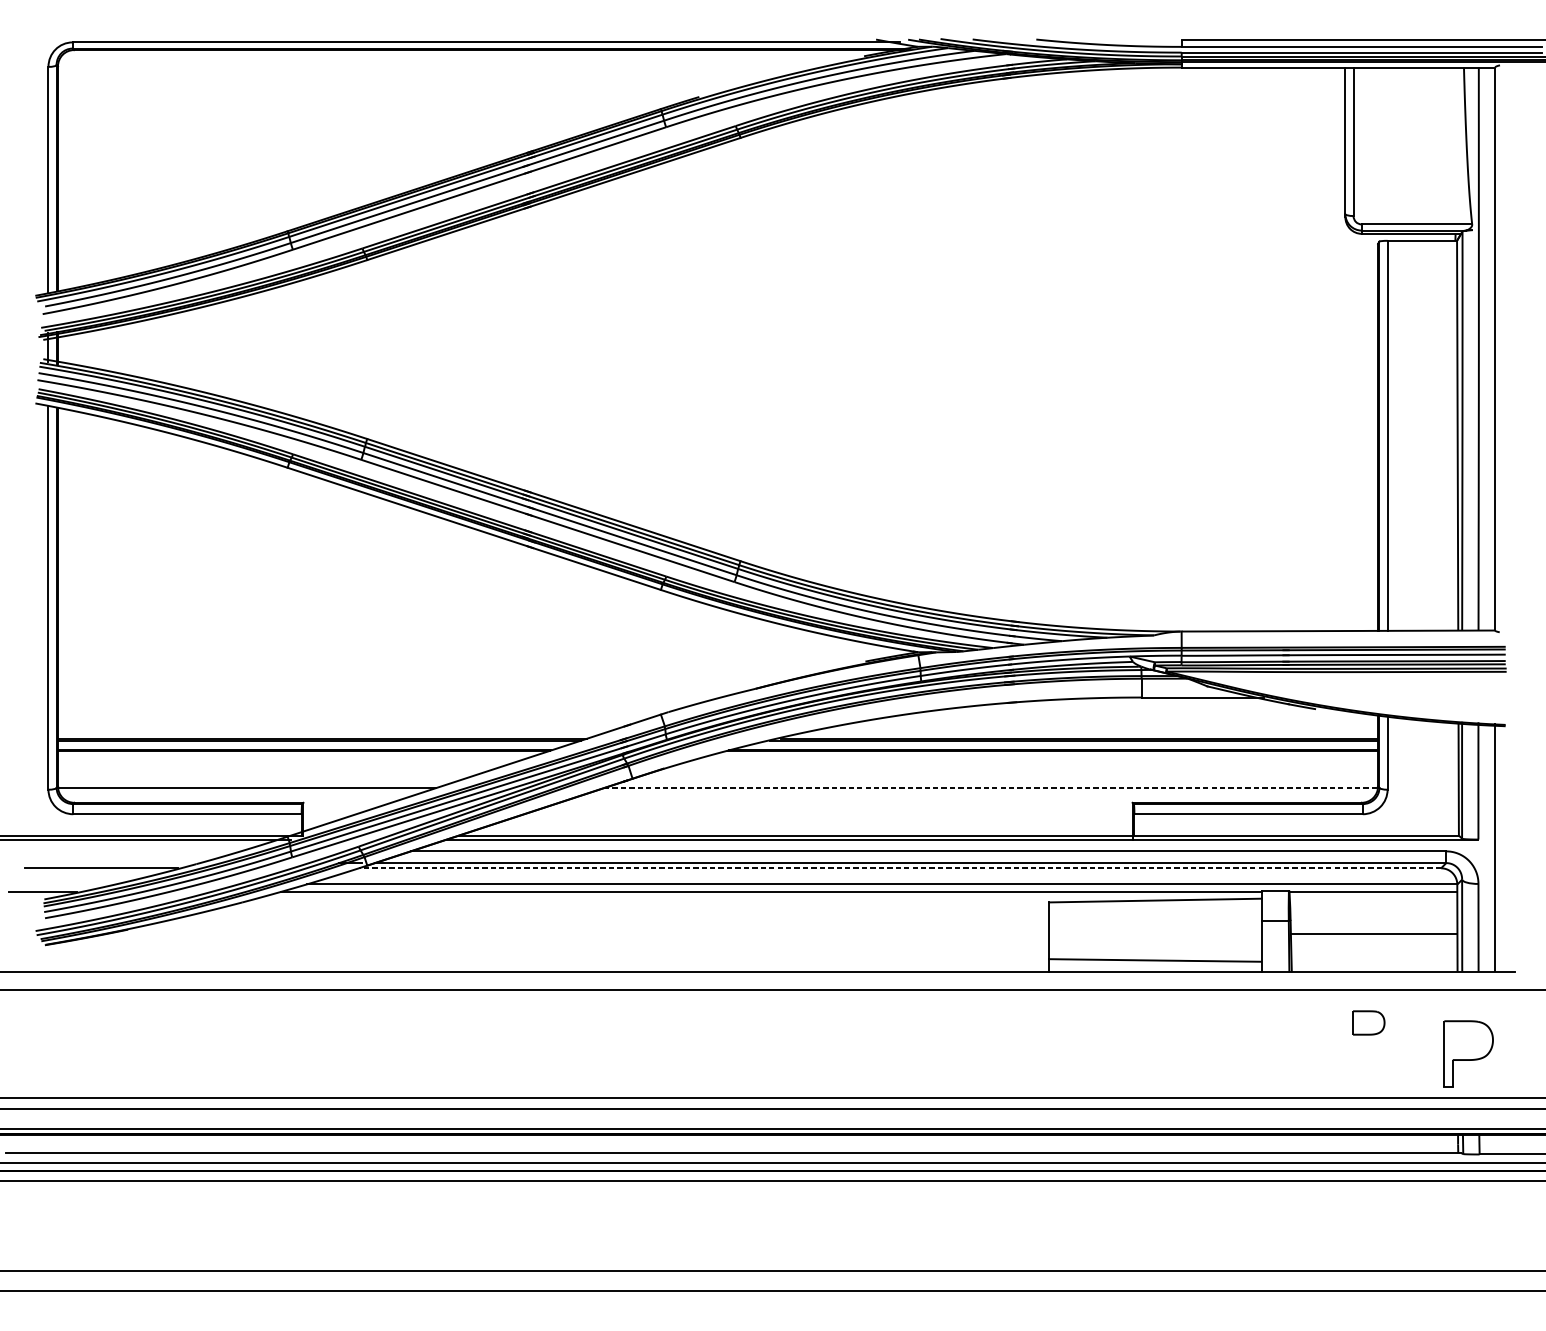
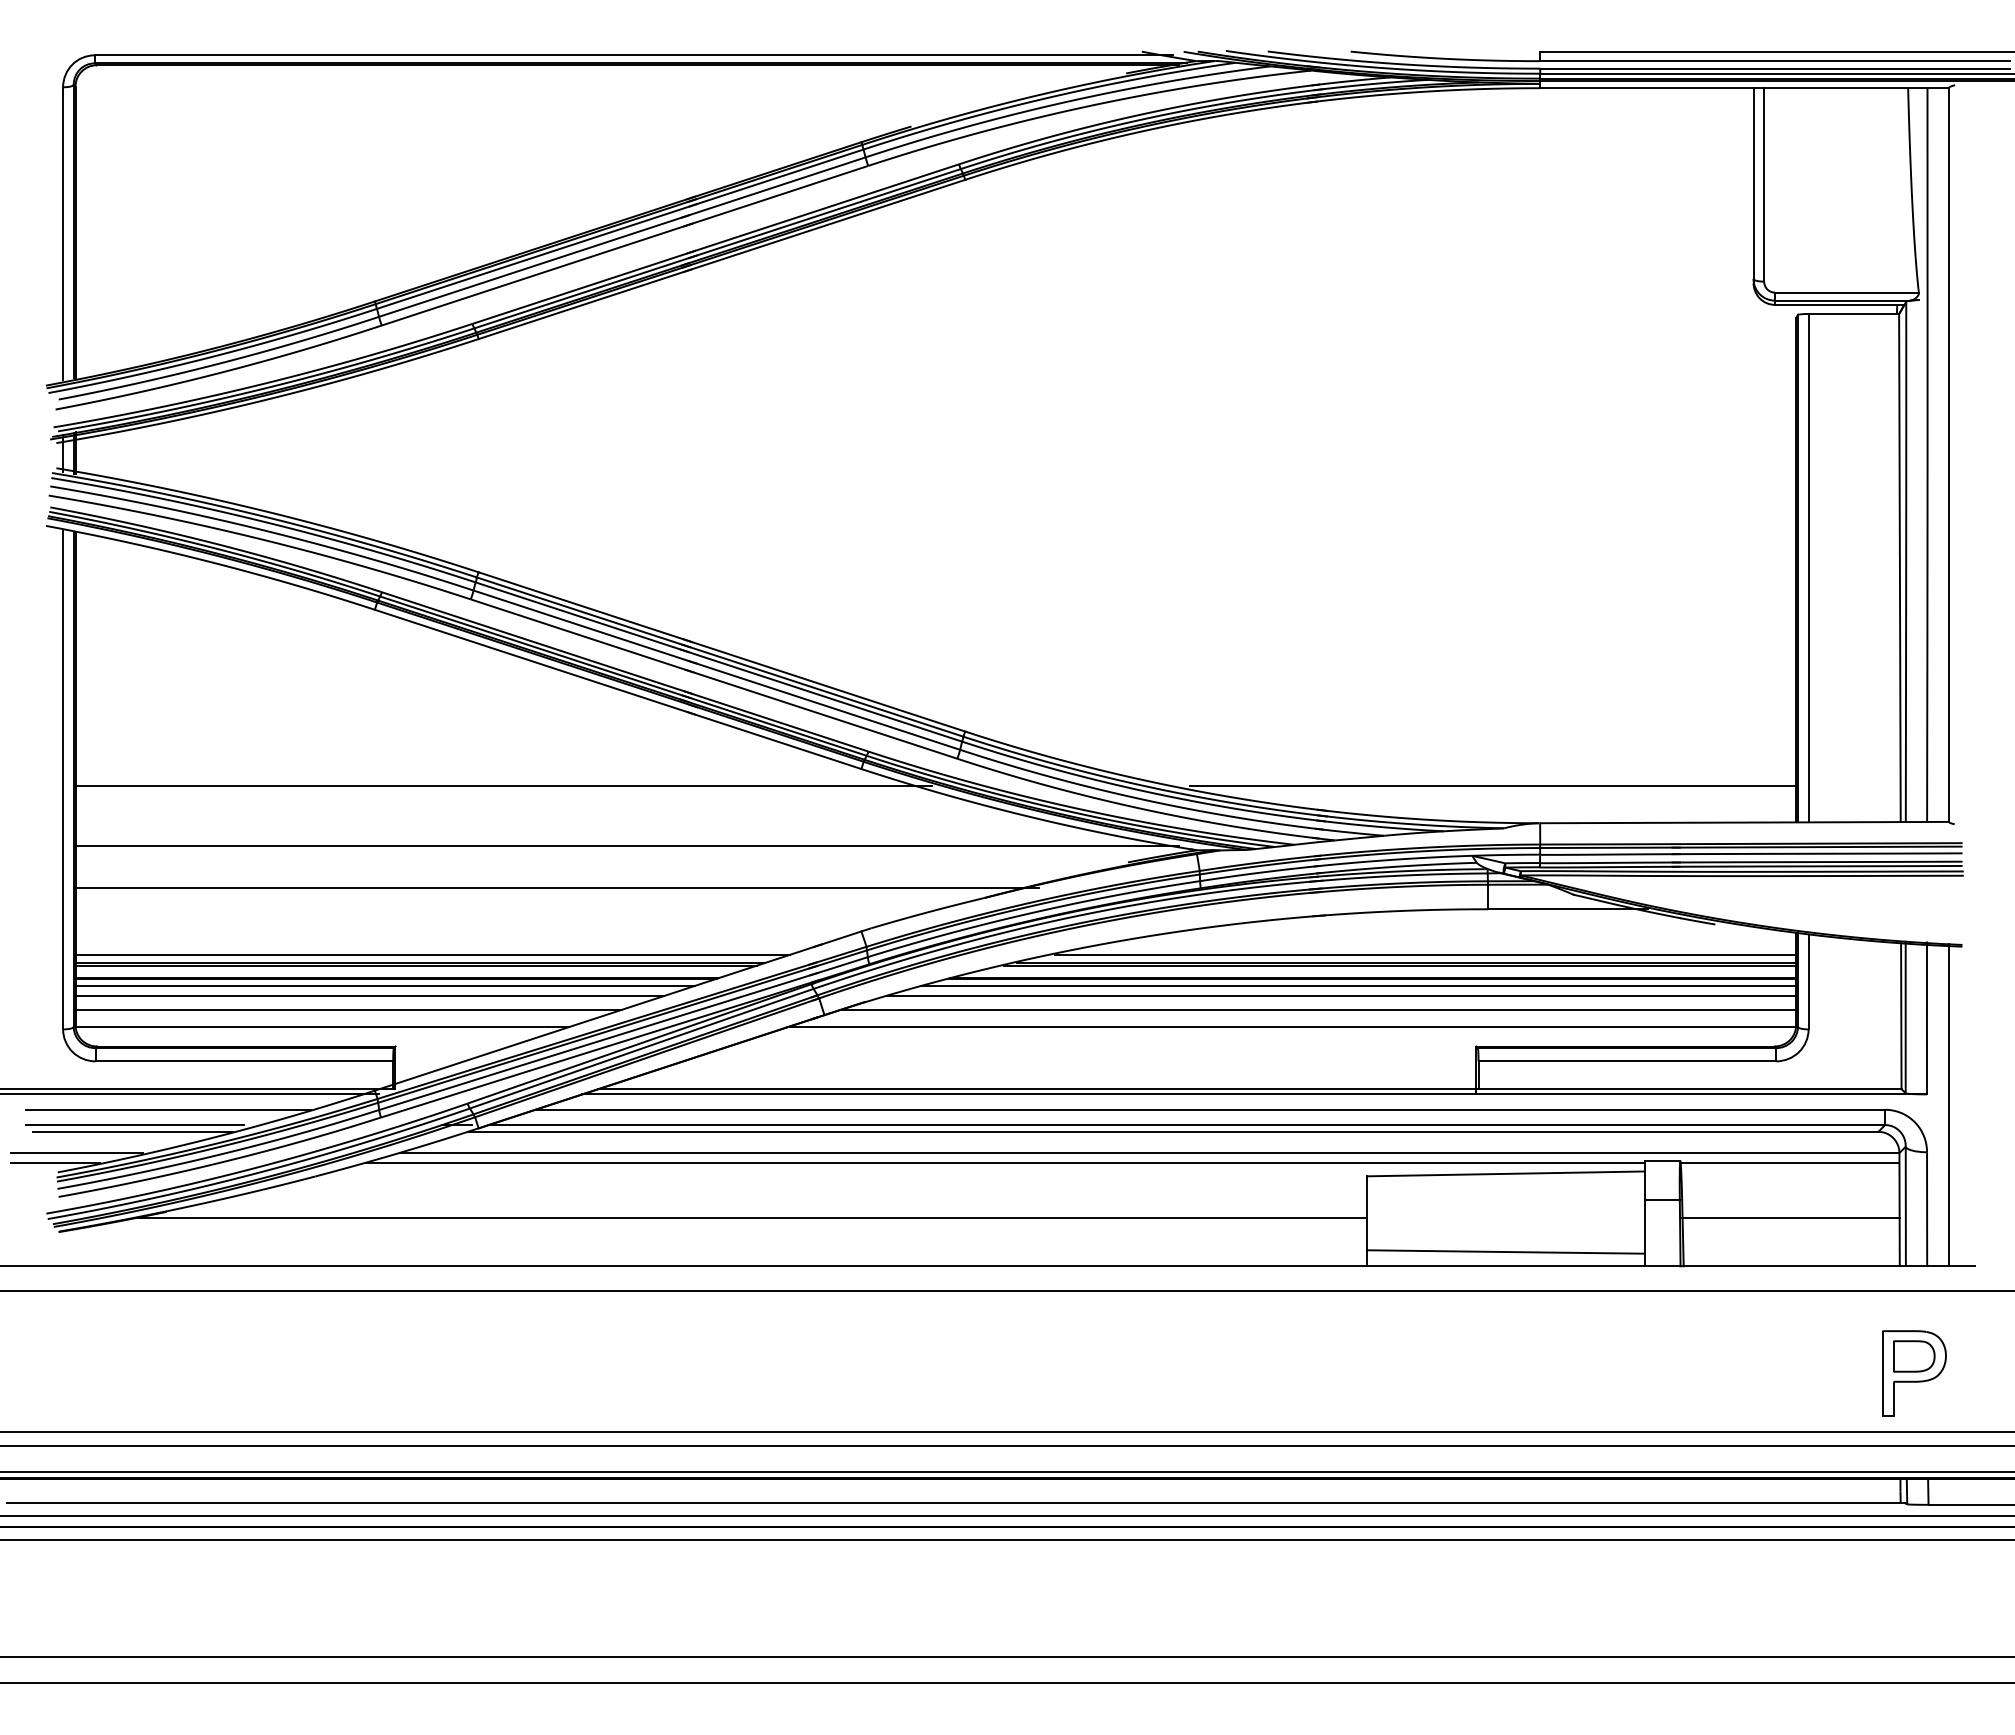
line: (386, 603) -> (503, 786), added
line: (1145, 603) -> (1493, 786), added
line: (481, 649) -> (627, 846), added
line: (426, 681) -> (556, 888), added
line: (331, 732) -> (432, 954), added
line: (1093, 732) -> (1425, 954), added
line: (295, 756) -> (384, 985), added
line: (1042, 756) -> (1358, 985), added
line: (283, 764) -> (369, 996), added
line: (1028, 764) -> (1340, 996), added
line: (267, 774) -> (348, 1009), added
line: (1011, 774) -> (1318, 1009), added
line: (991, 788) -> (1292, 1027), dashed -> solid
line: (129, 851) -> (168, 1109), added
line: (103, 863) -> (134, 1125), added
line: (899, 868) -> (1172, 1131), dashed -> solid
line: (59, 884) -> (77, 1152), added
line: (575, 934) -> (750, 1217), added
part: (1369, 1023) -> (1914, 1356), moved

